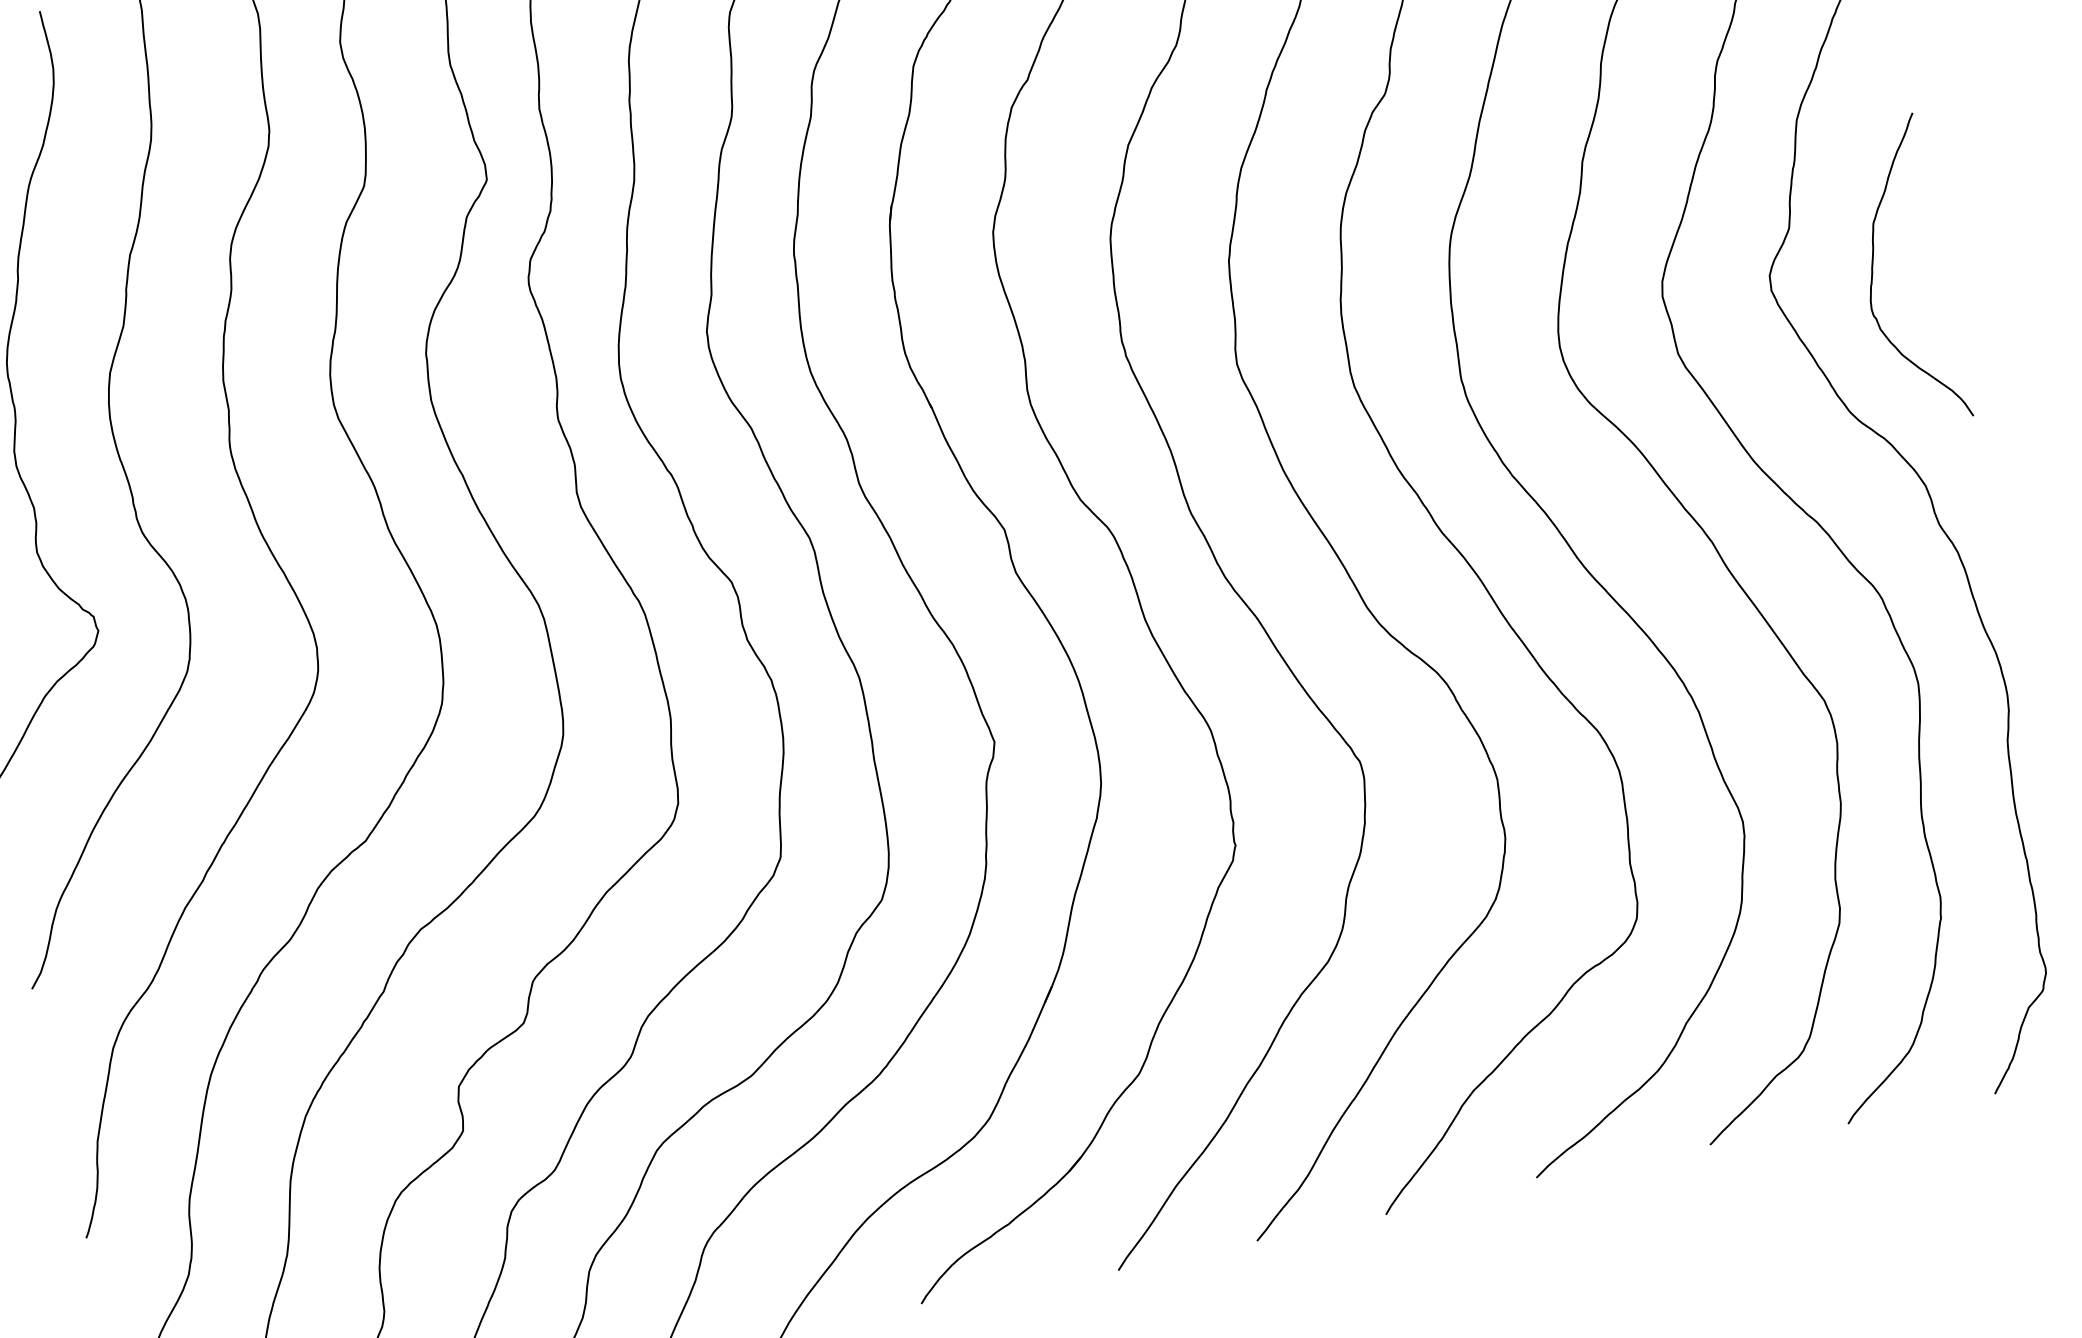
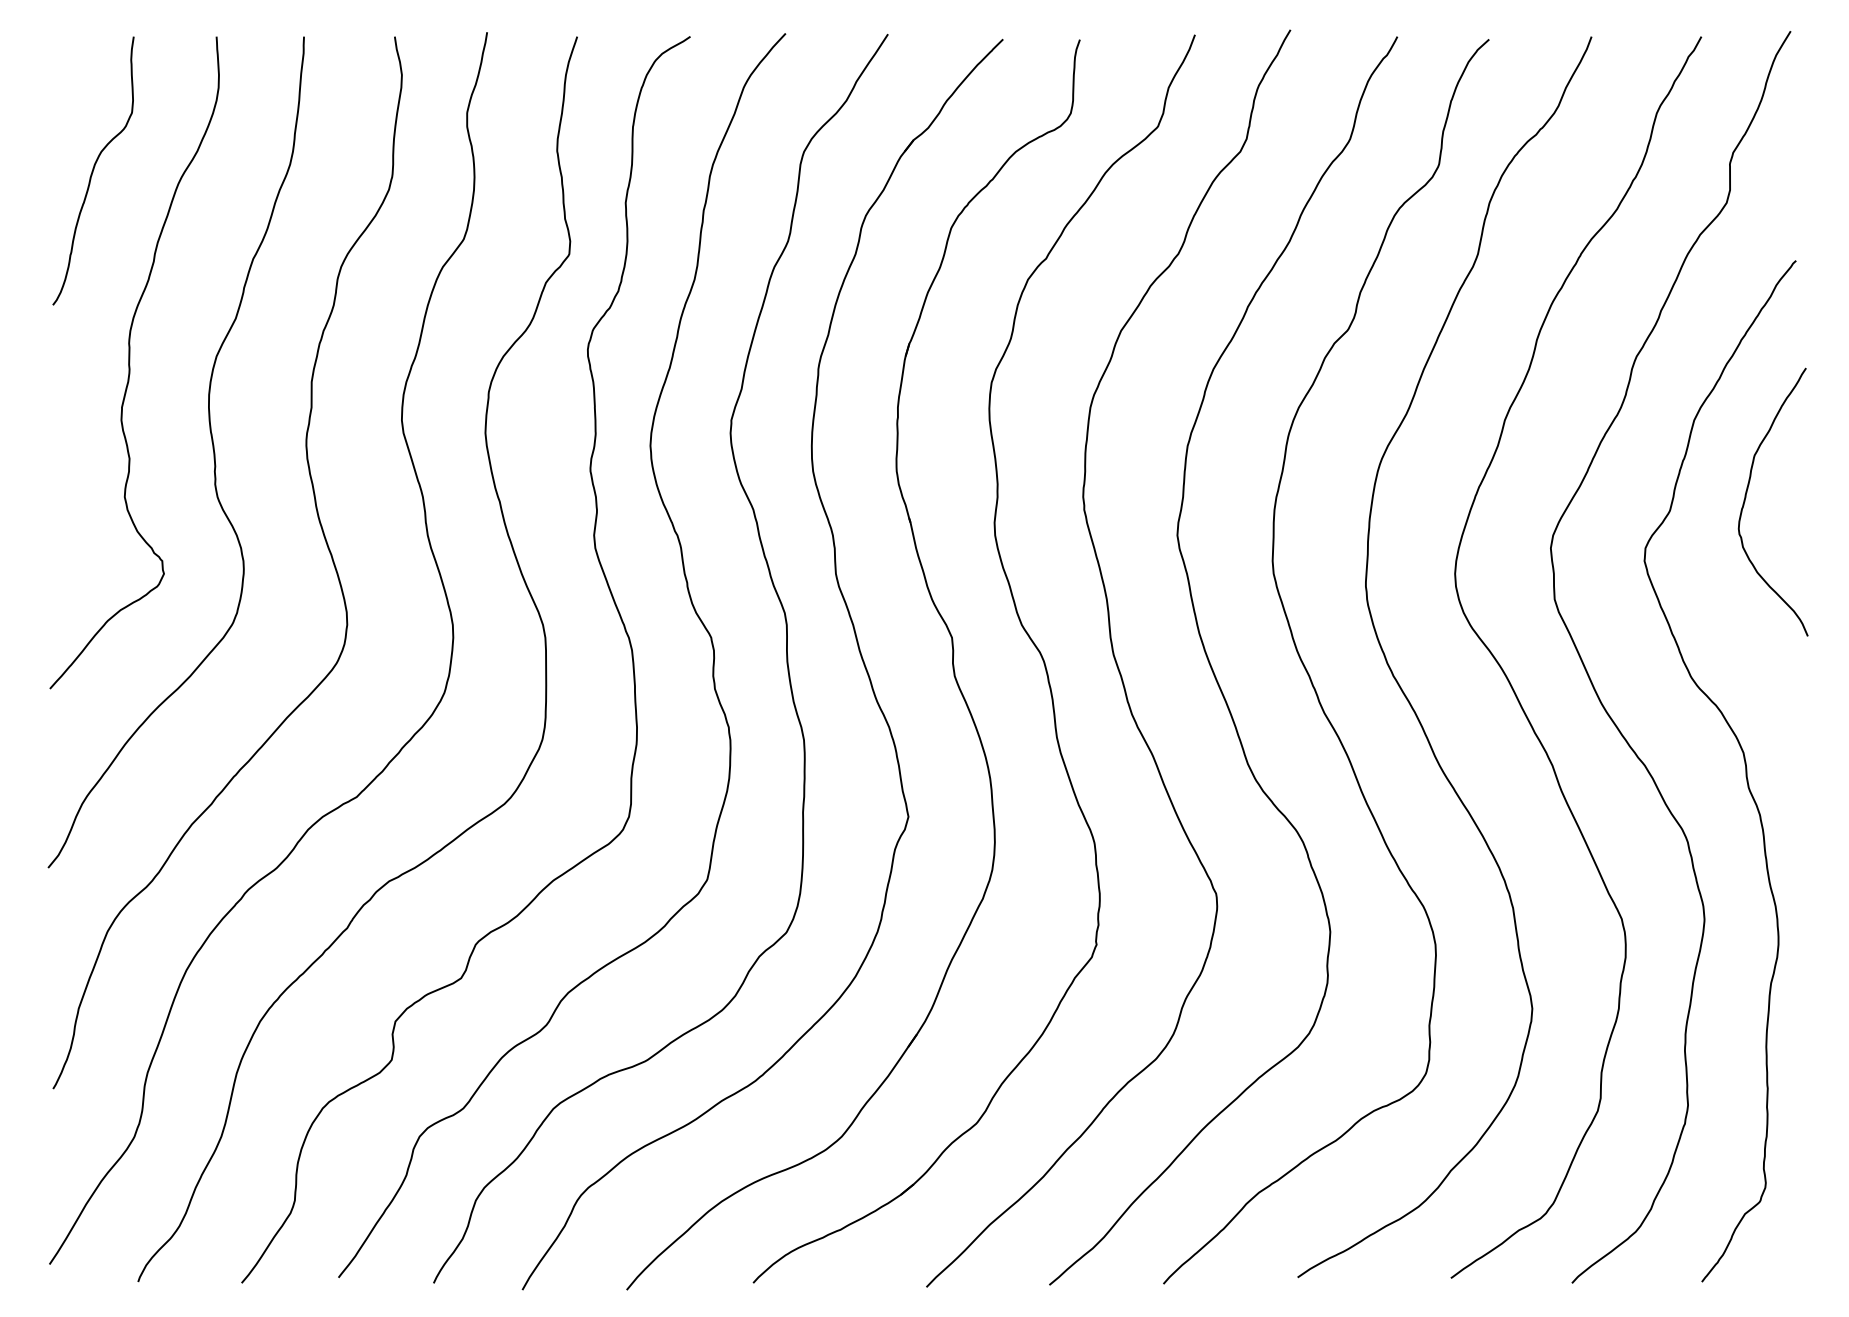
curve: (1873, 272) -> (1746, 497), moved

